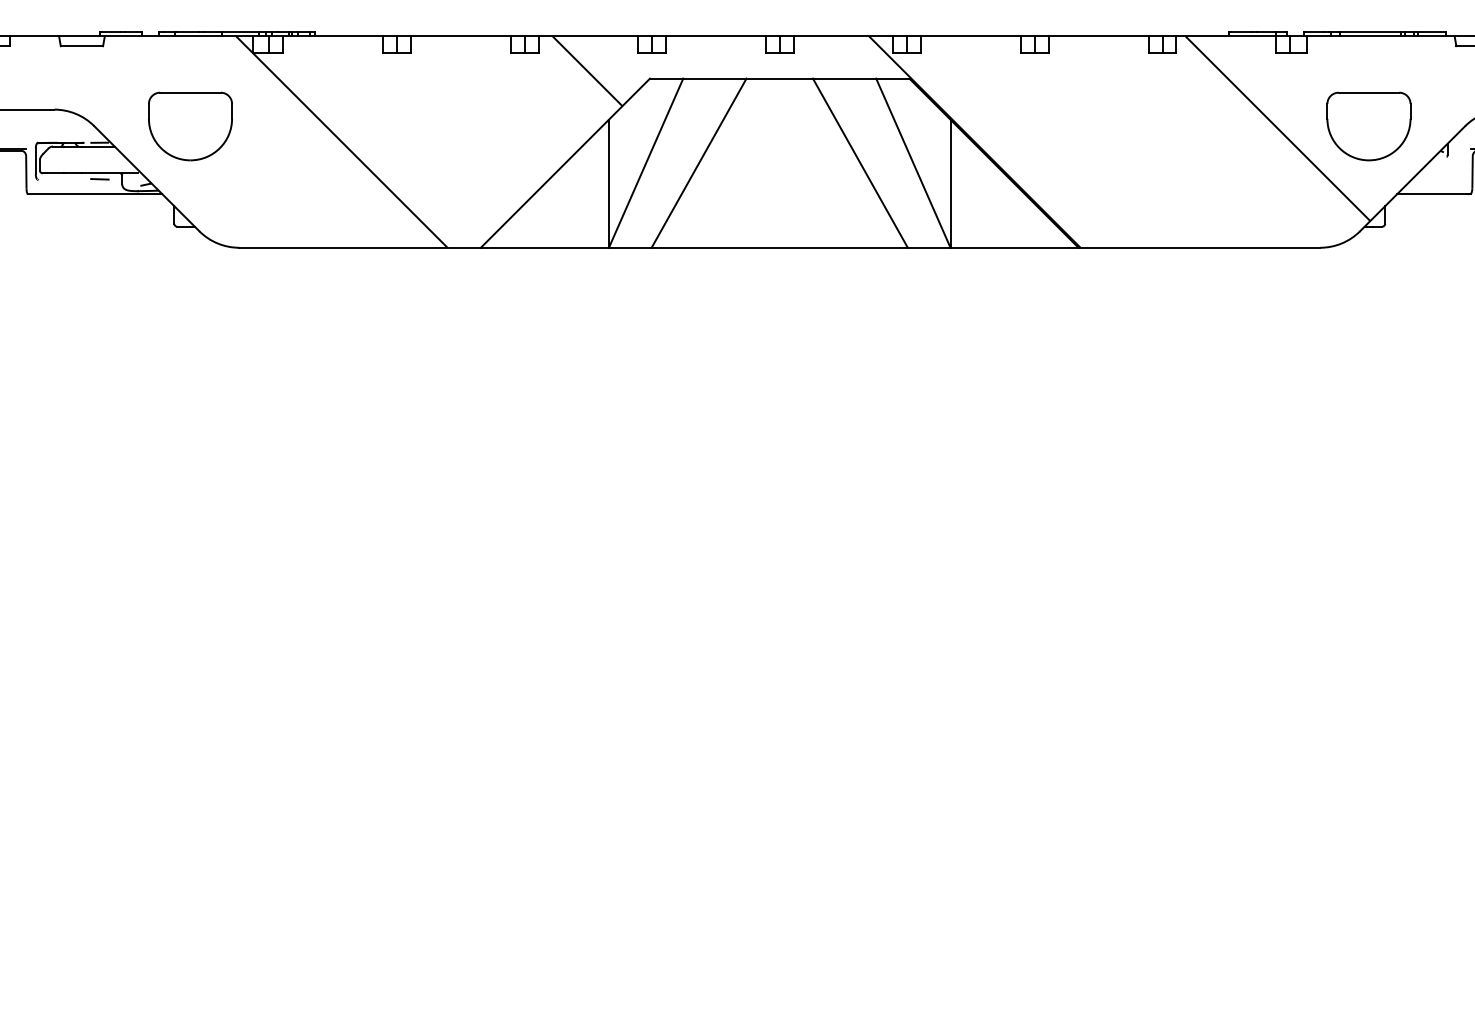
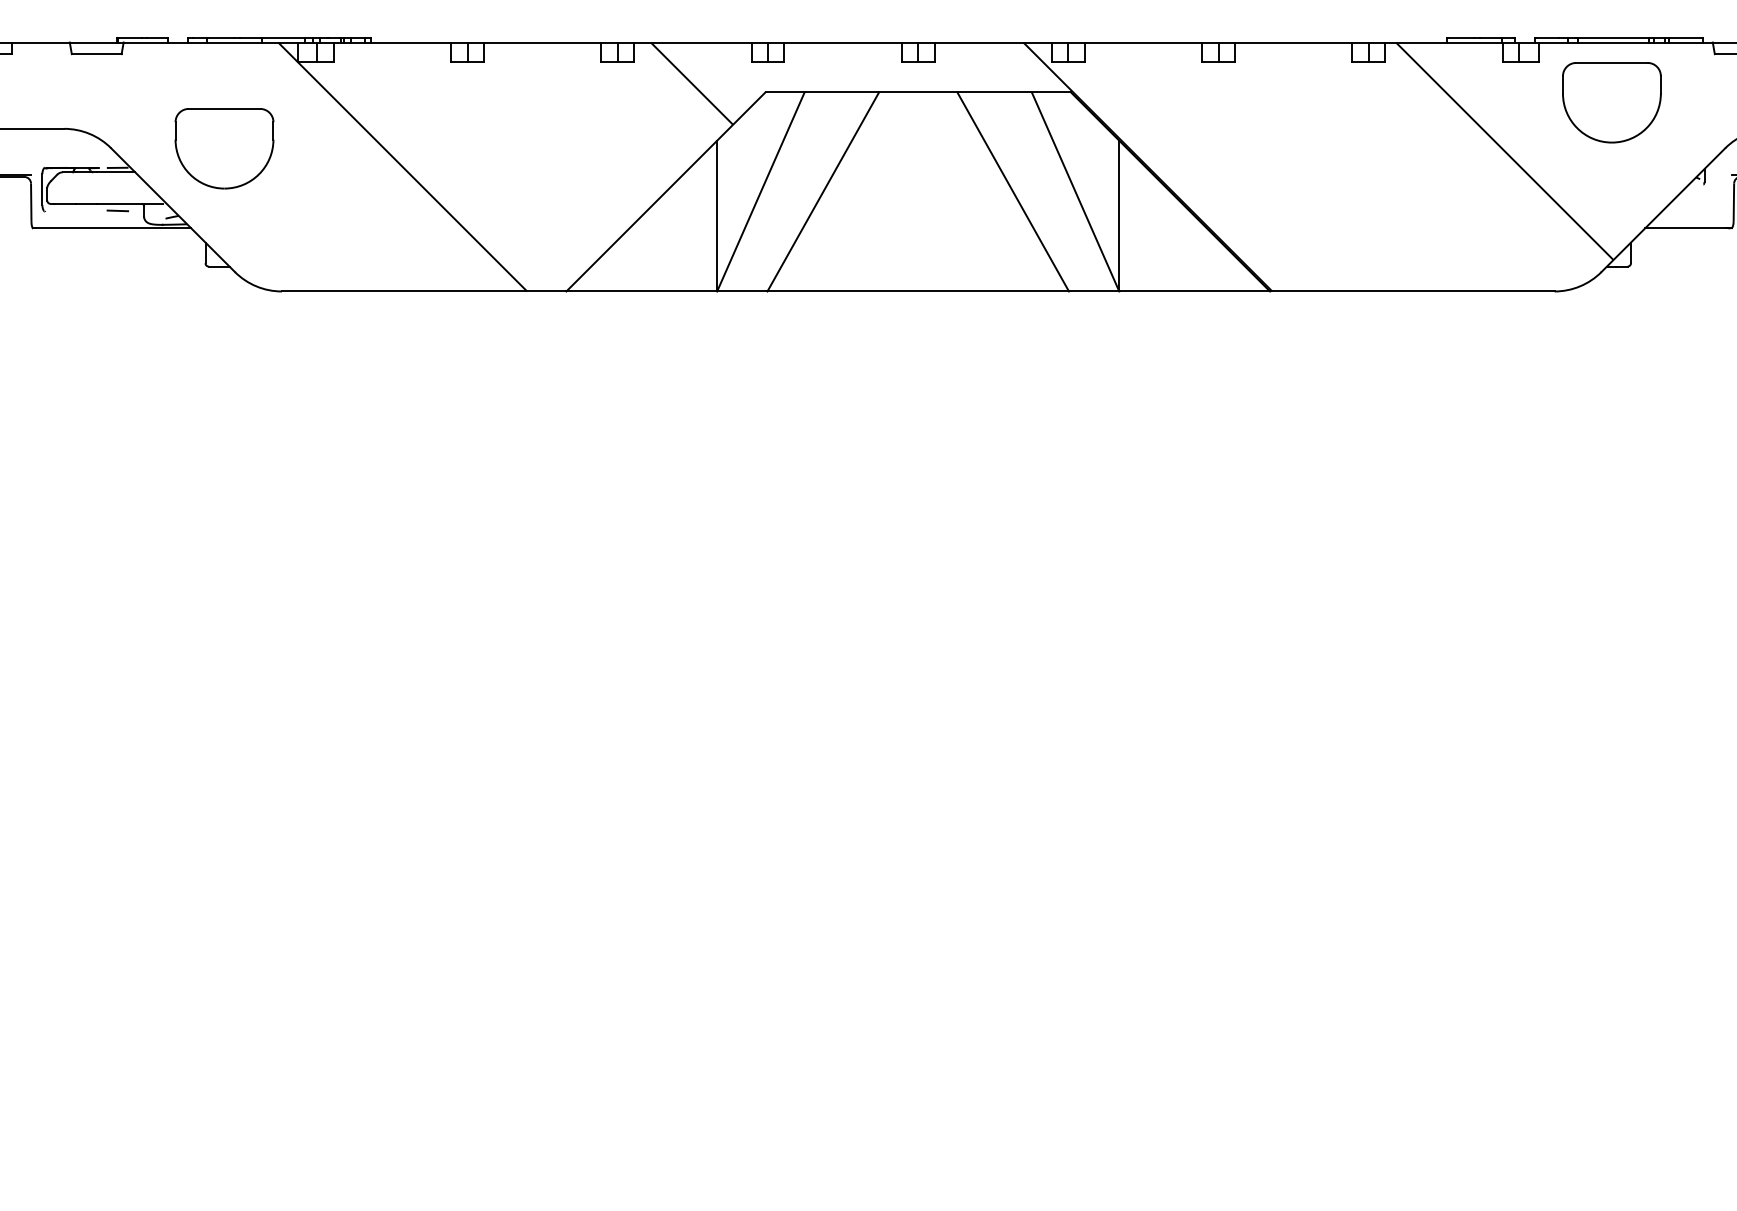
part: (1368, 126) -> (1611, 102), moved

